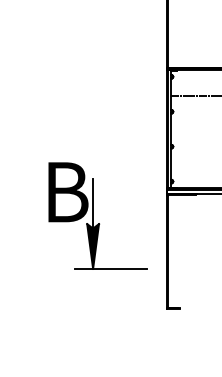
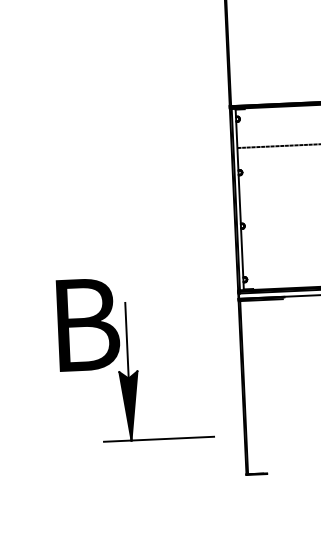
part: (97, 215) -> (134, 358), moved

